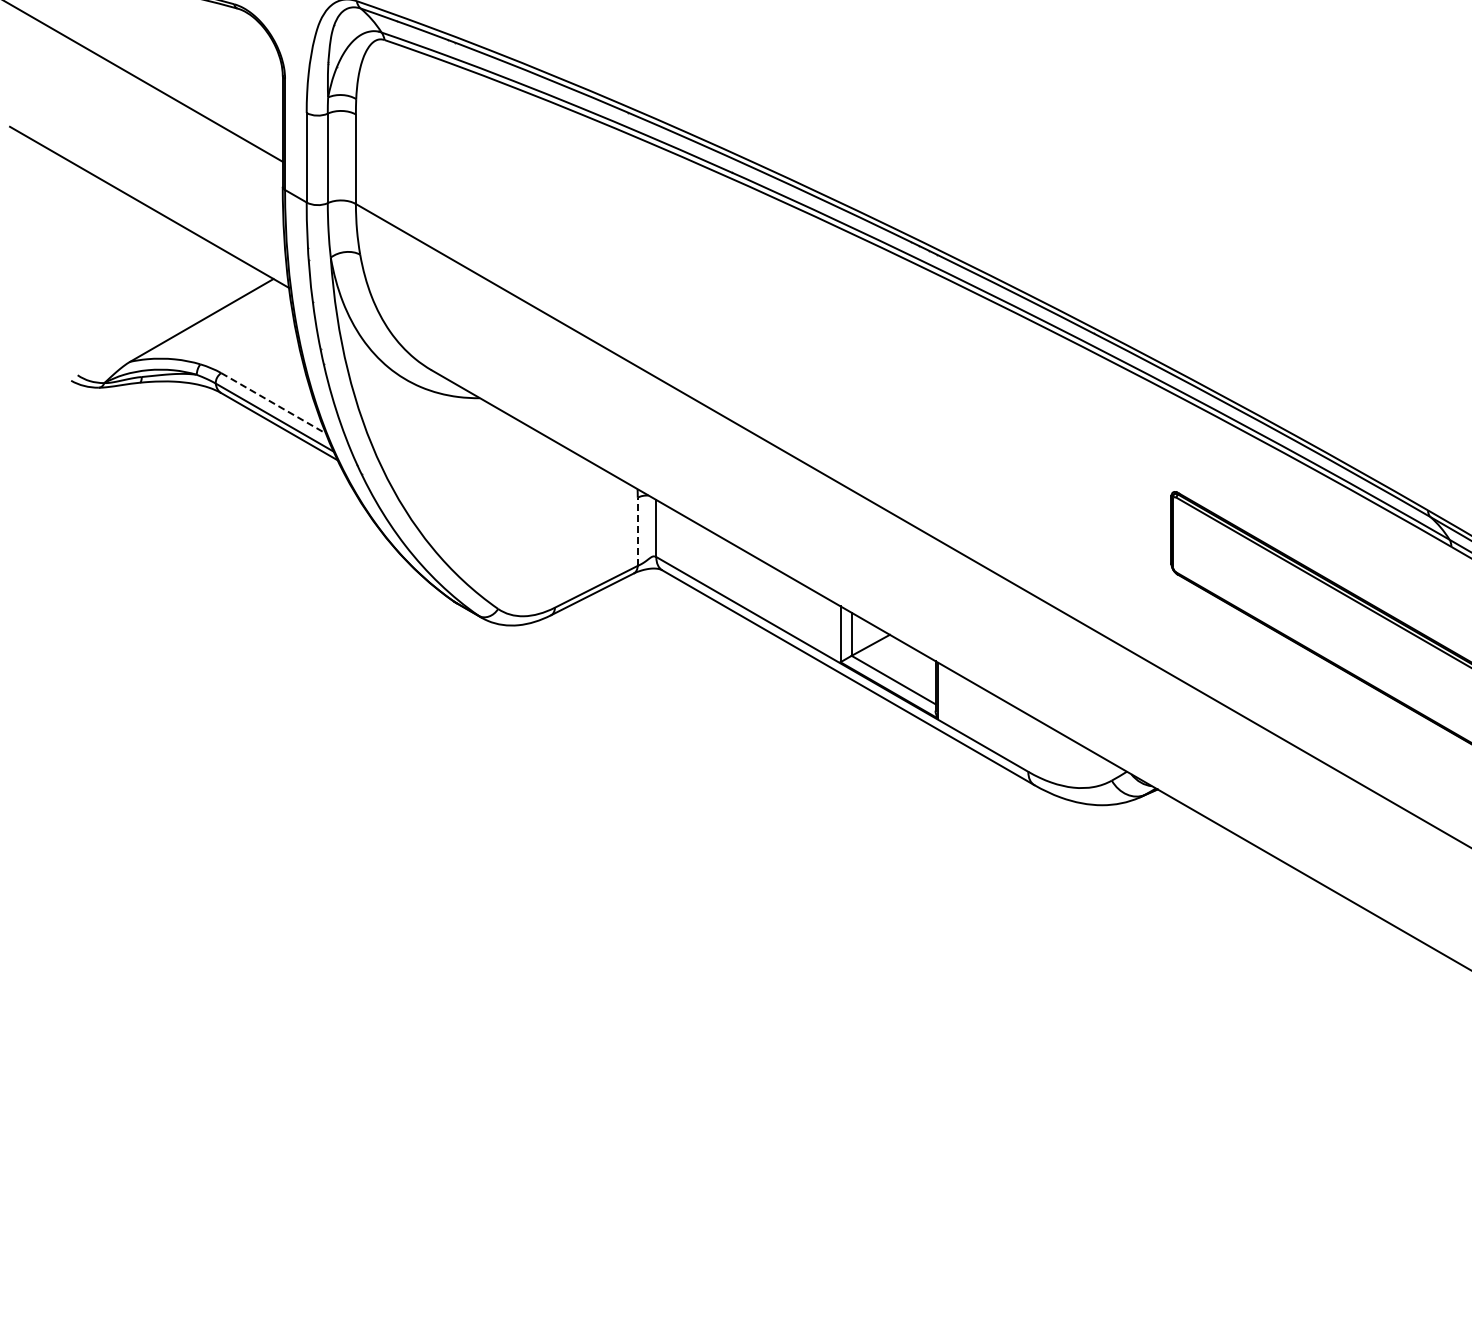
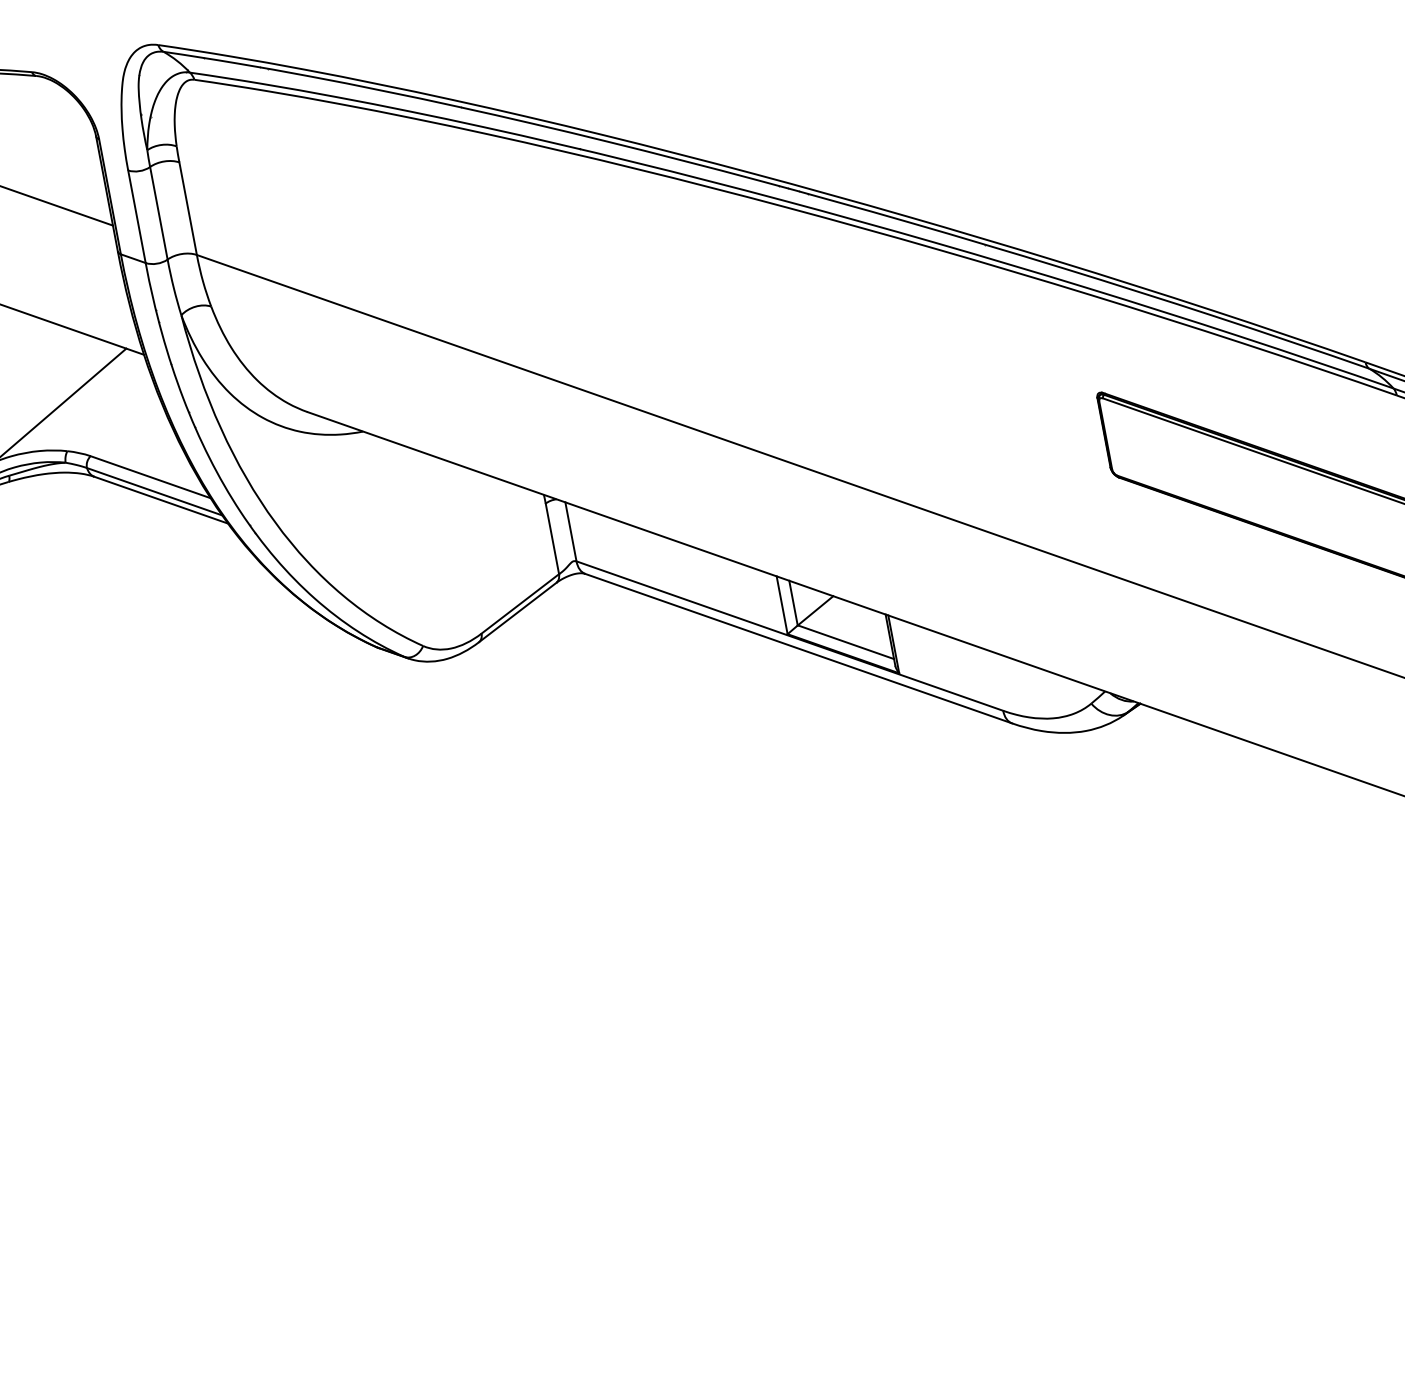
line: (273, 403) -> (150, 477), dashed -> solid
line: (637, 531) -> (552, 538), dashed -> solid

